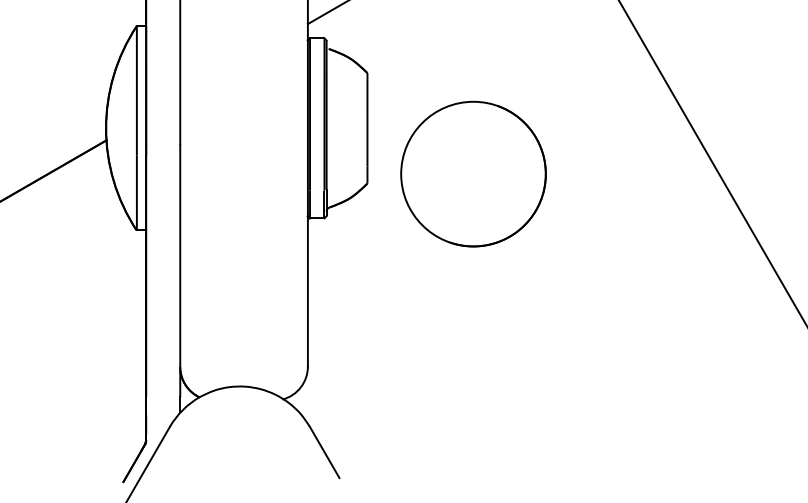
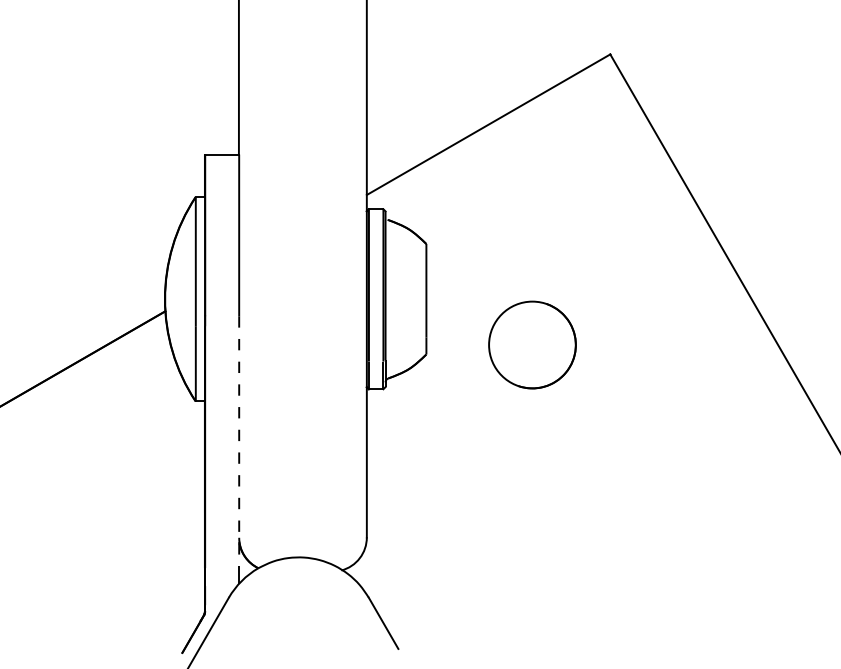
part: (473, 173) -> (532, 344), size x0.6
line: (180, 271) -> (239, 442), solid -> dashed

